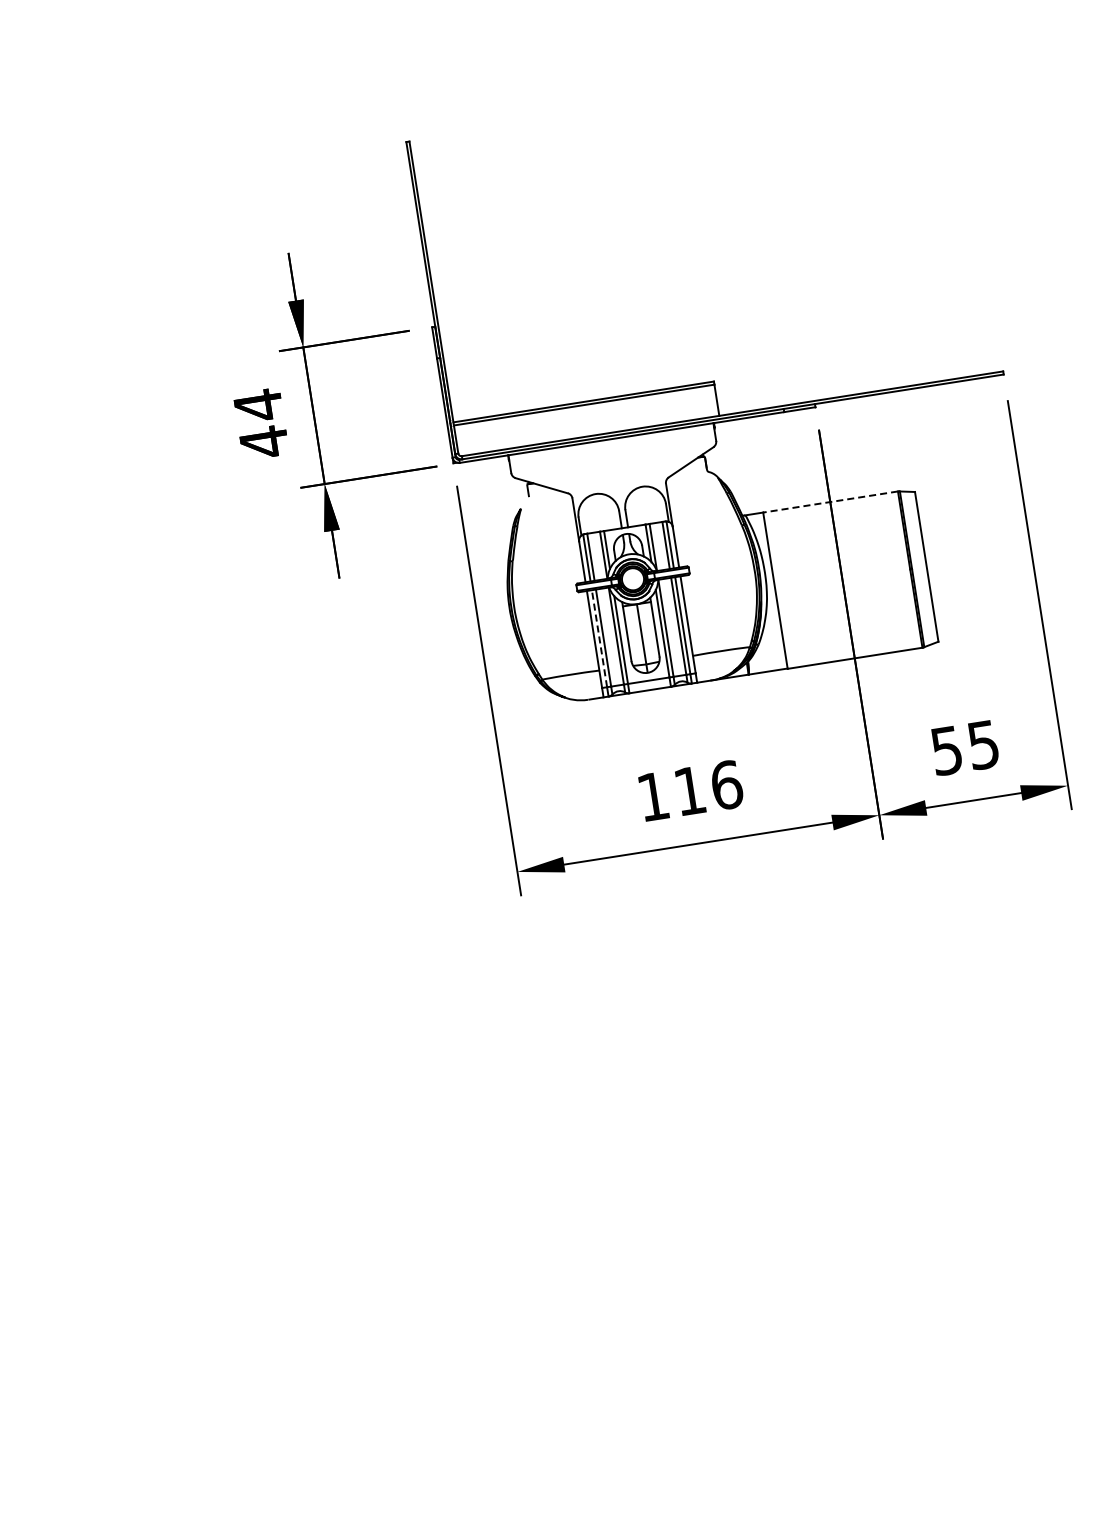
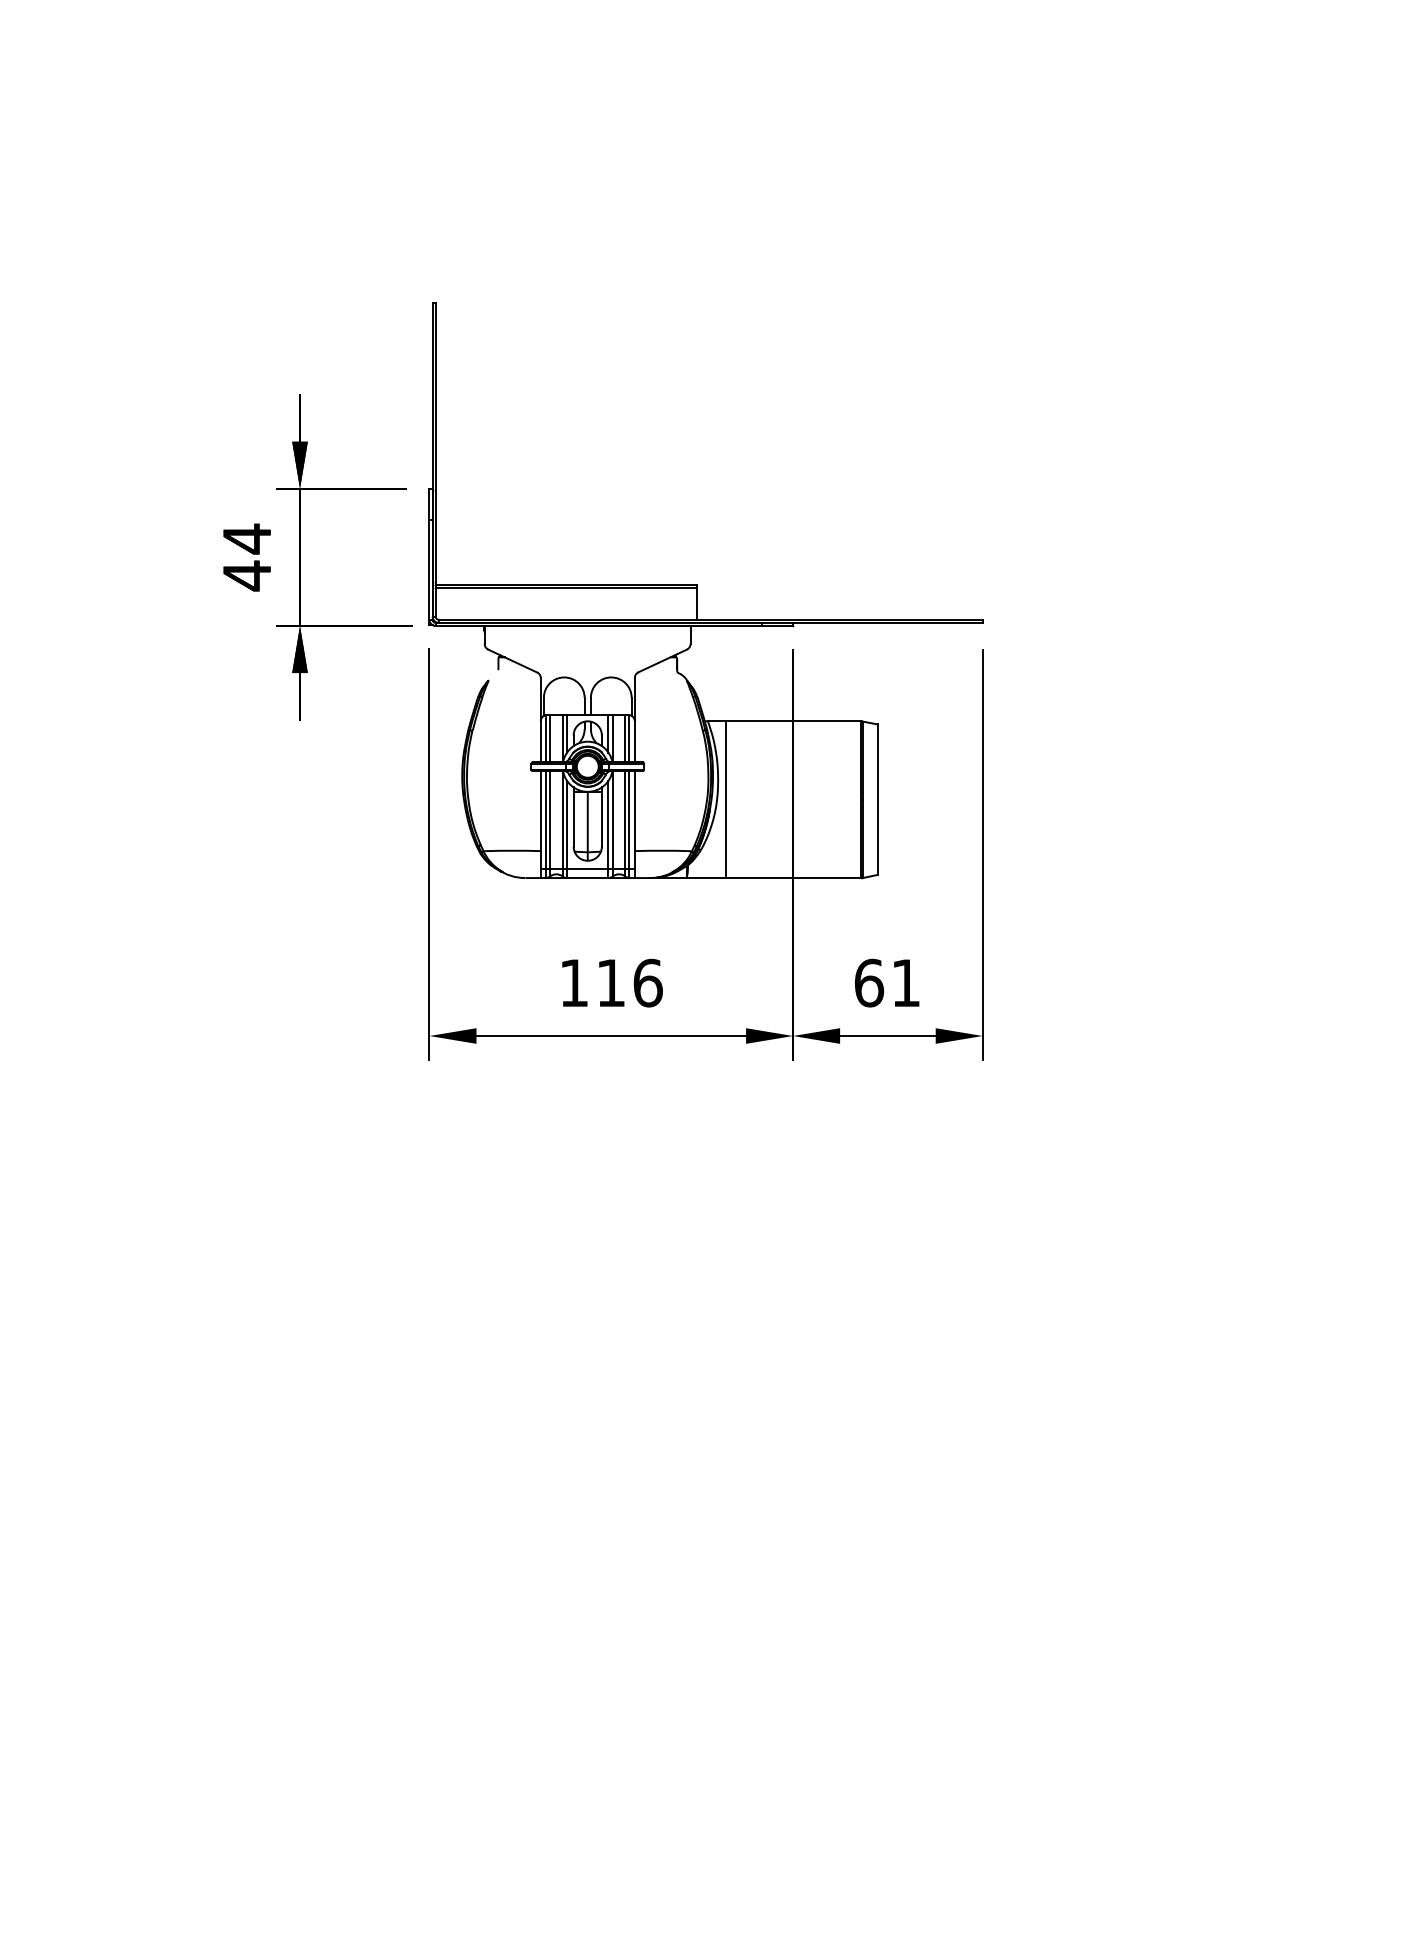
line: (830, 502) -> (793, 721), dashed -> solid
line: (599, 638) -> (545, 819), dashed -> solid
text: (964, 747) -> (887, 982), 55 -> 61

